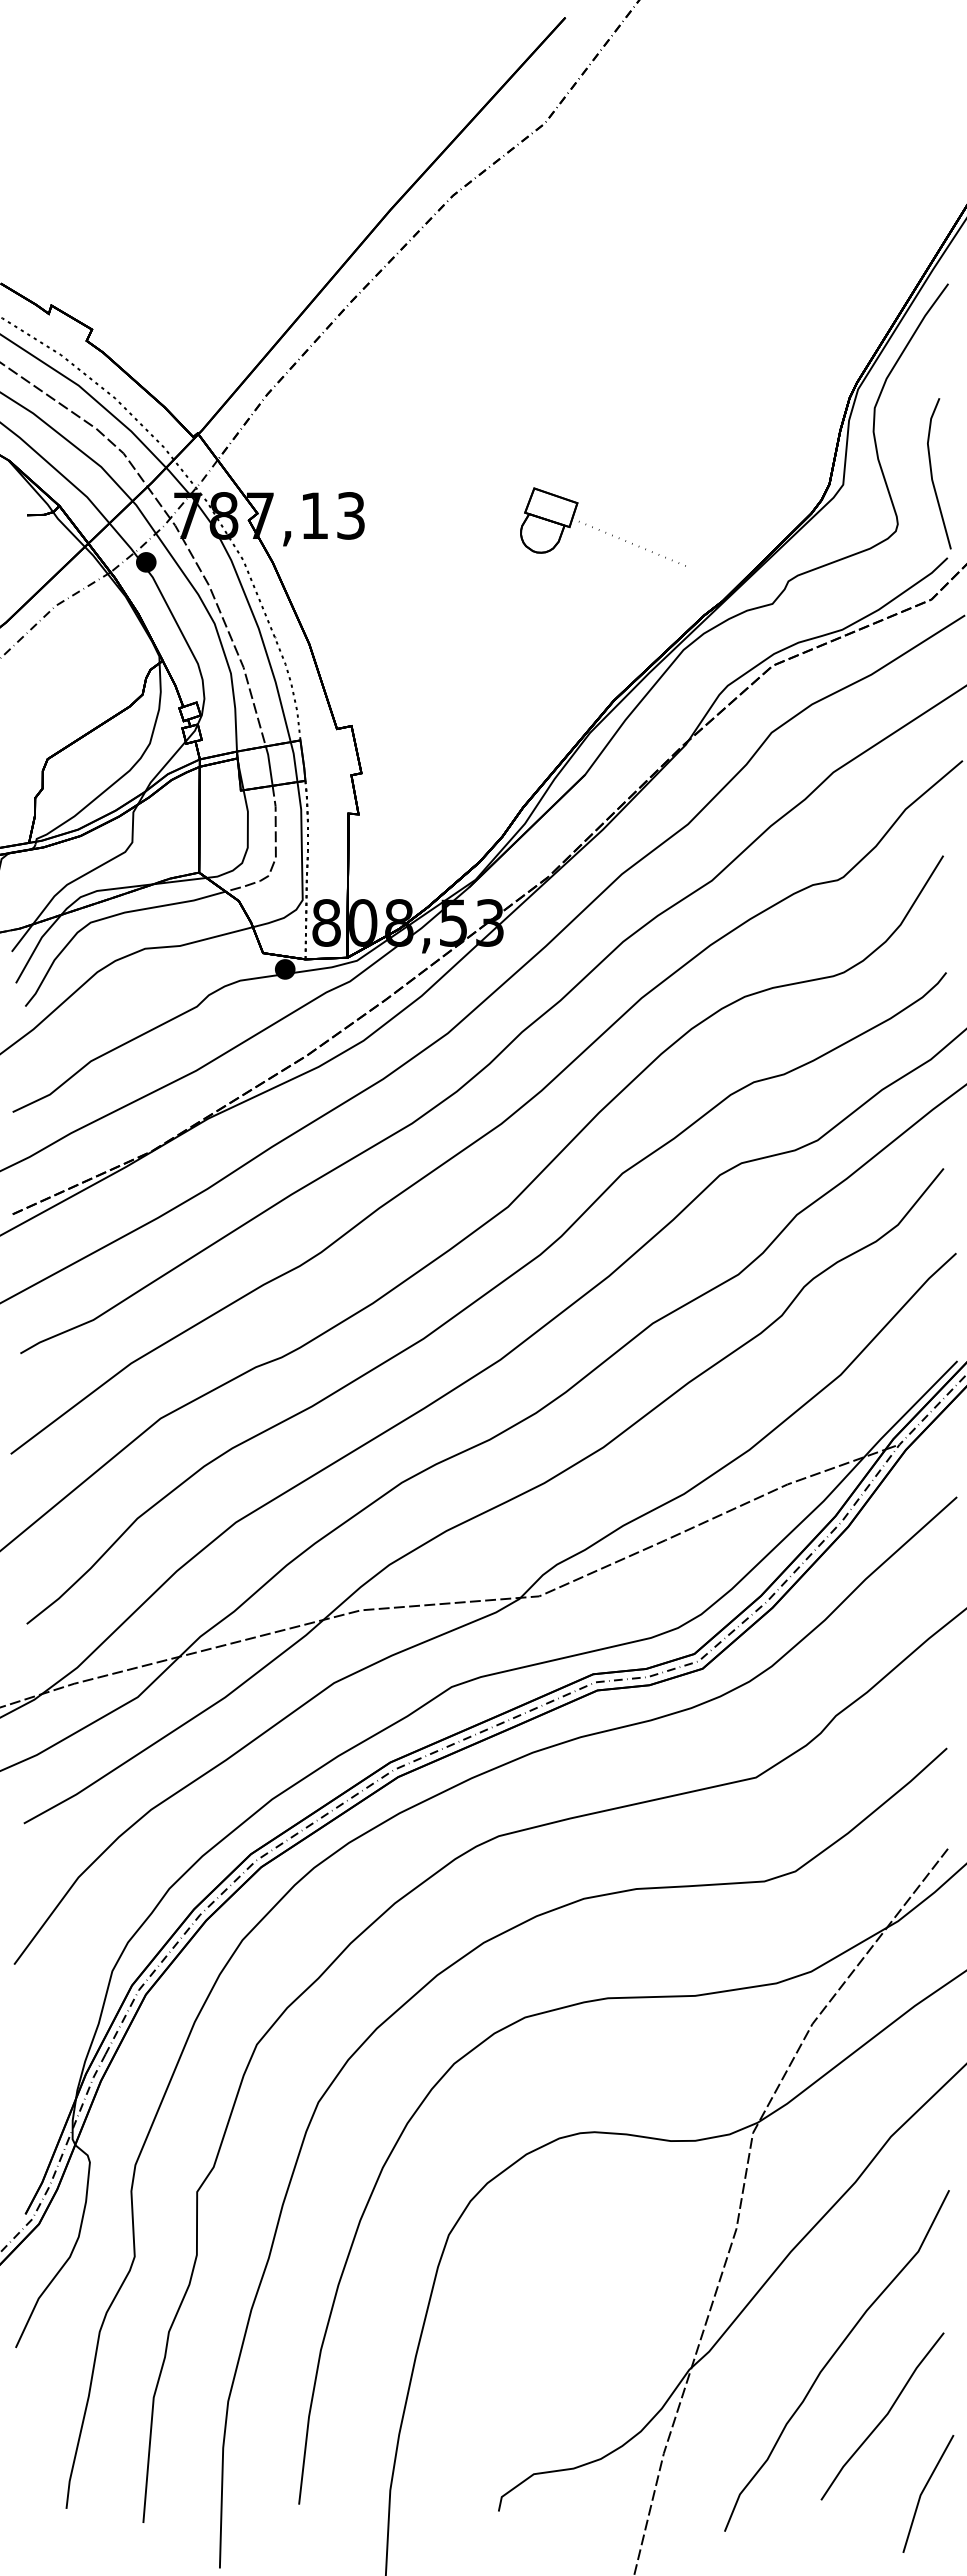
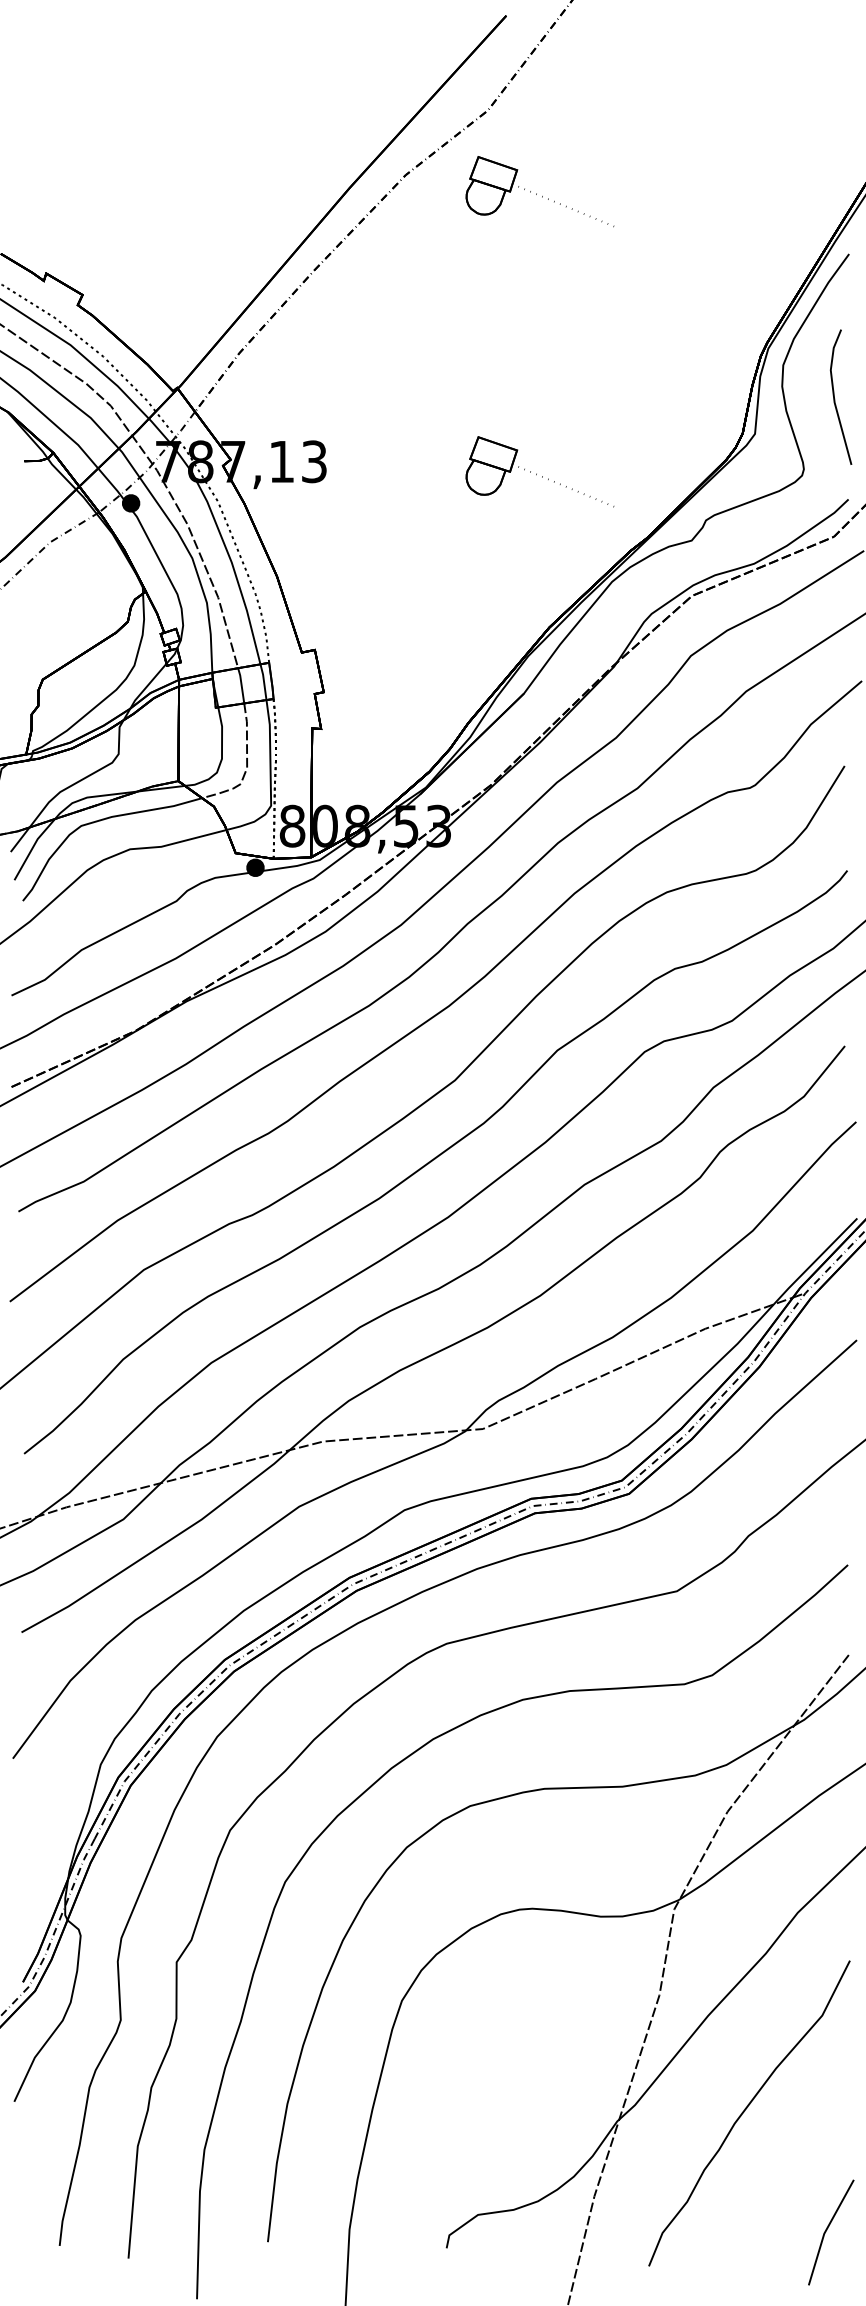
part: (602, 213) -> (539, 191), added
line: (932, 473) -> (834, 397), moved
line: (883, 2417) -> (791, 2164), removed

